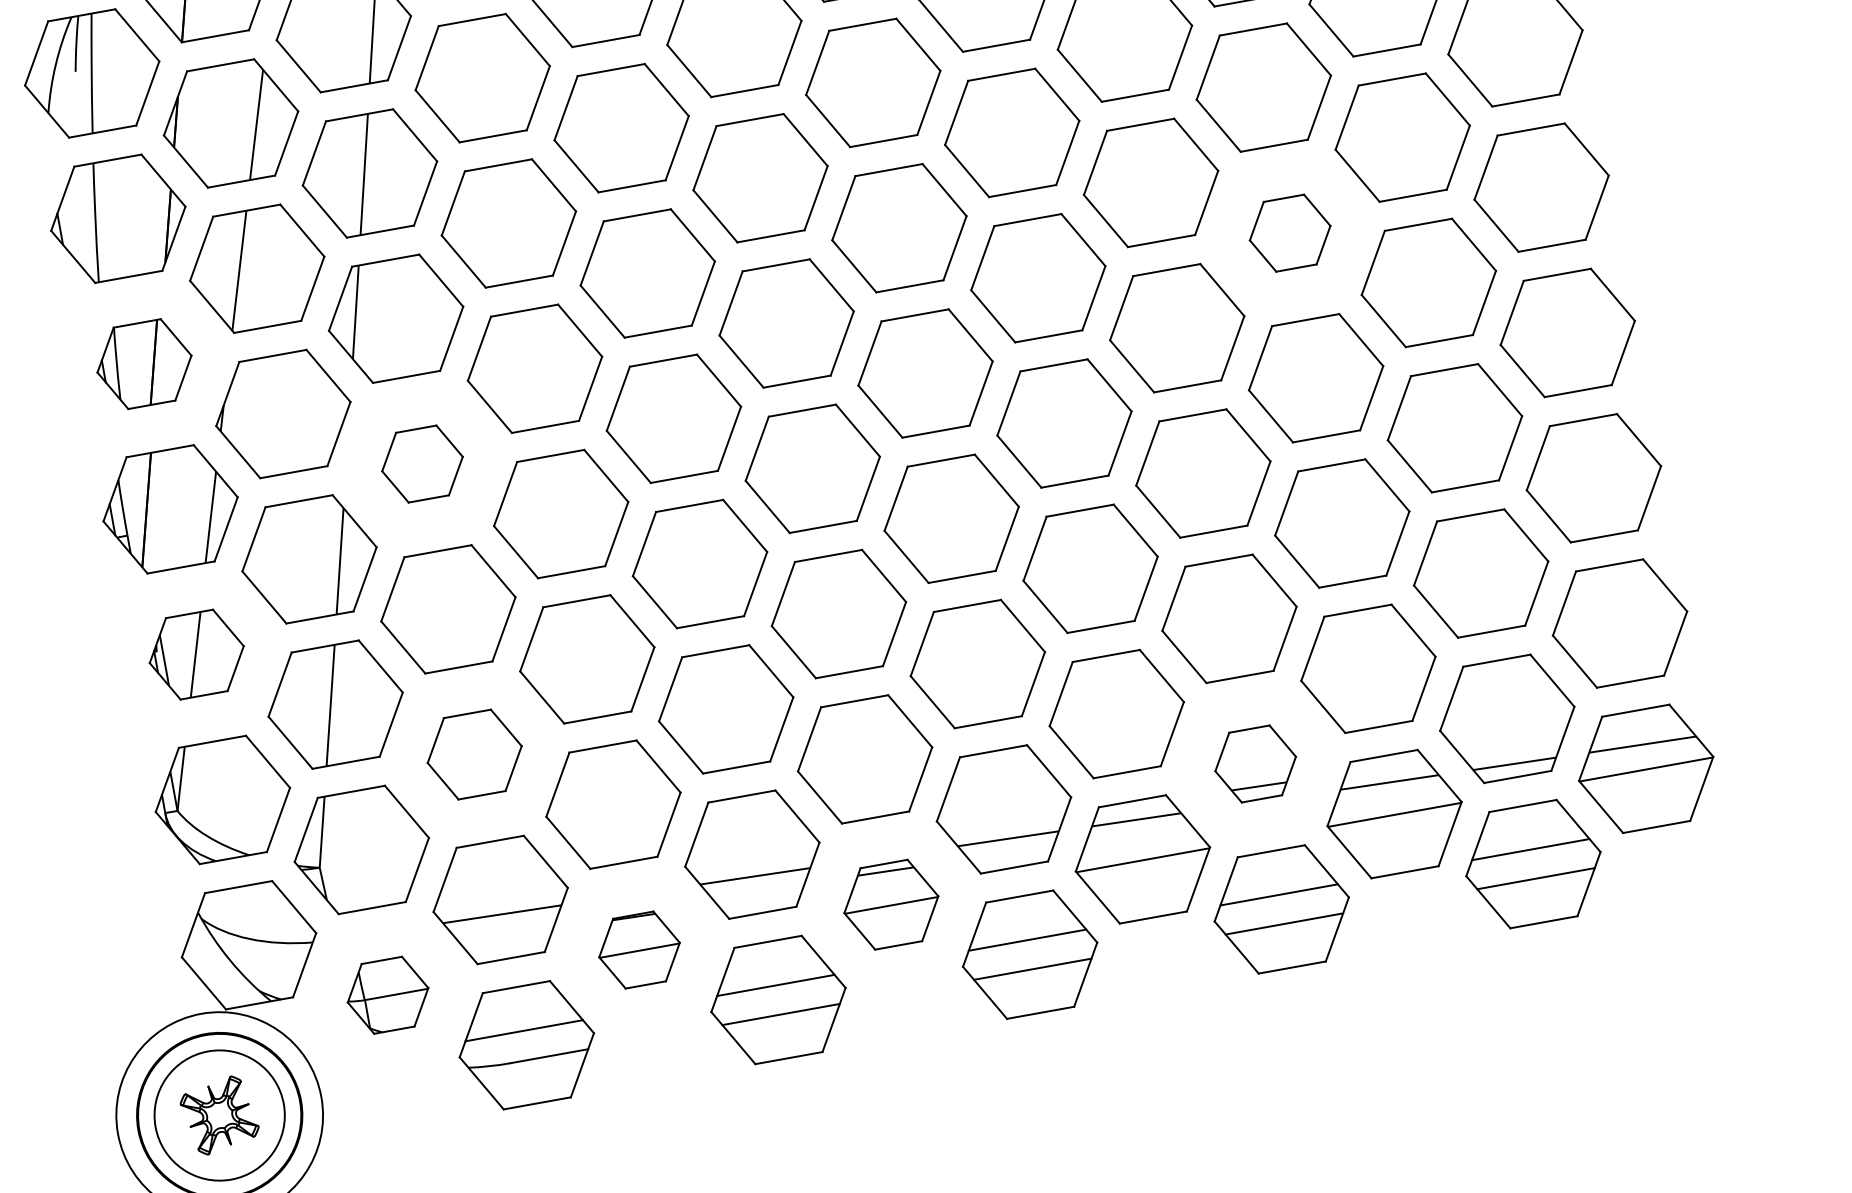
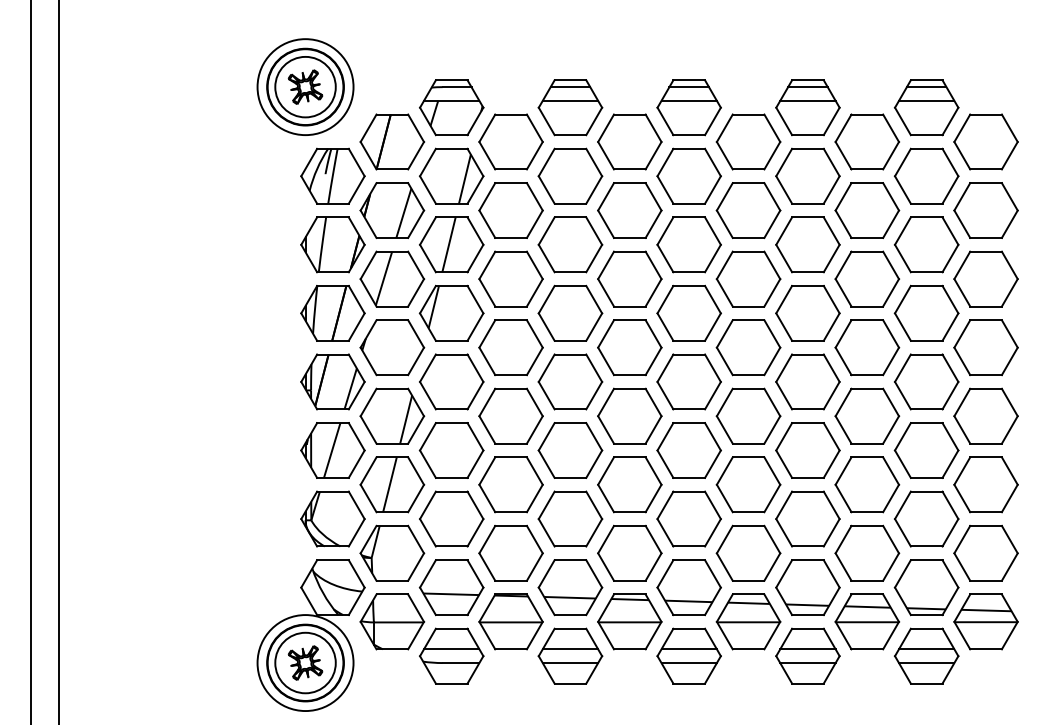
part: (1290, 232) -> (867, 347), size x1.67
part: (143, 364) -> (332, 313), size x1.43
part: (421, 463) -> (451, 381), size x1.67
part: (195, 654) -> (332, 450), size x1.43
part: (473, 753) -> (451, 518), size x1.43
part: (1254, 764) -> (807, 587), size x1.67
part: (890, 903) -> (629, 621), size x1.43
part: (638, 949) -> (510, 621), size x1.67
part: (388, 994) -> (392, 621), size x1.67

